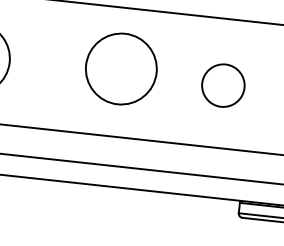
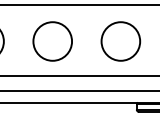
circle: (120, 68) -> (52, 41), moved
circle: (222, 85) -> (120, 41), size x1.67

